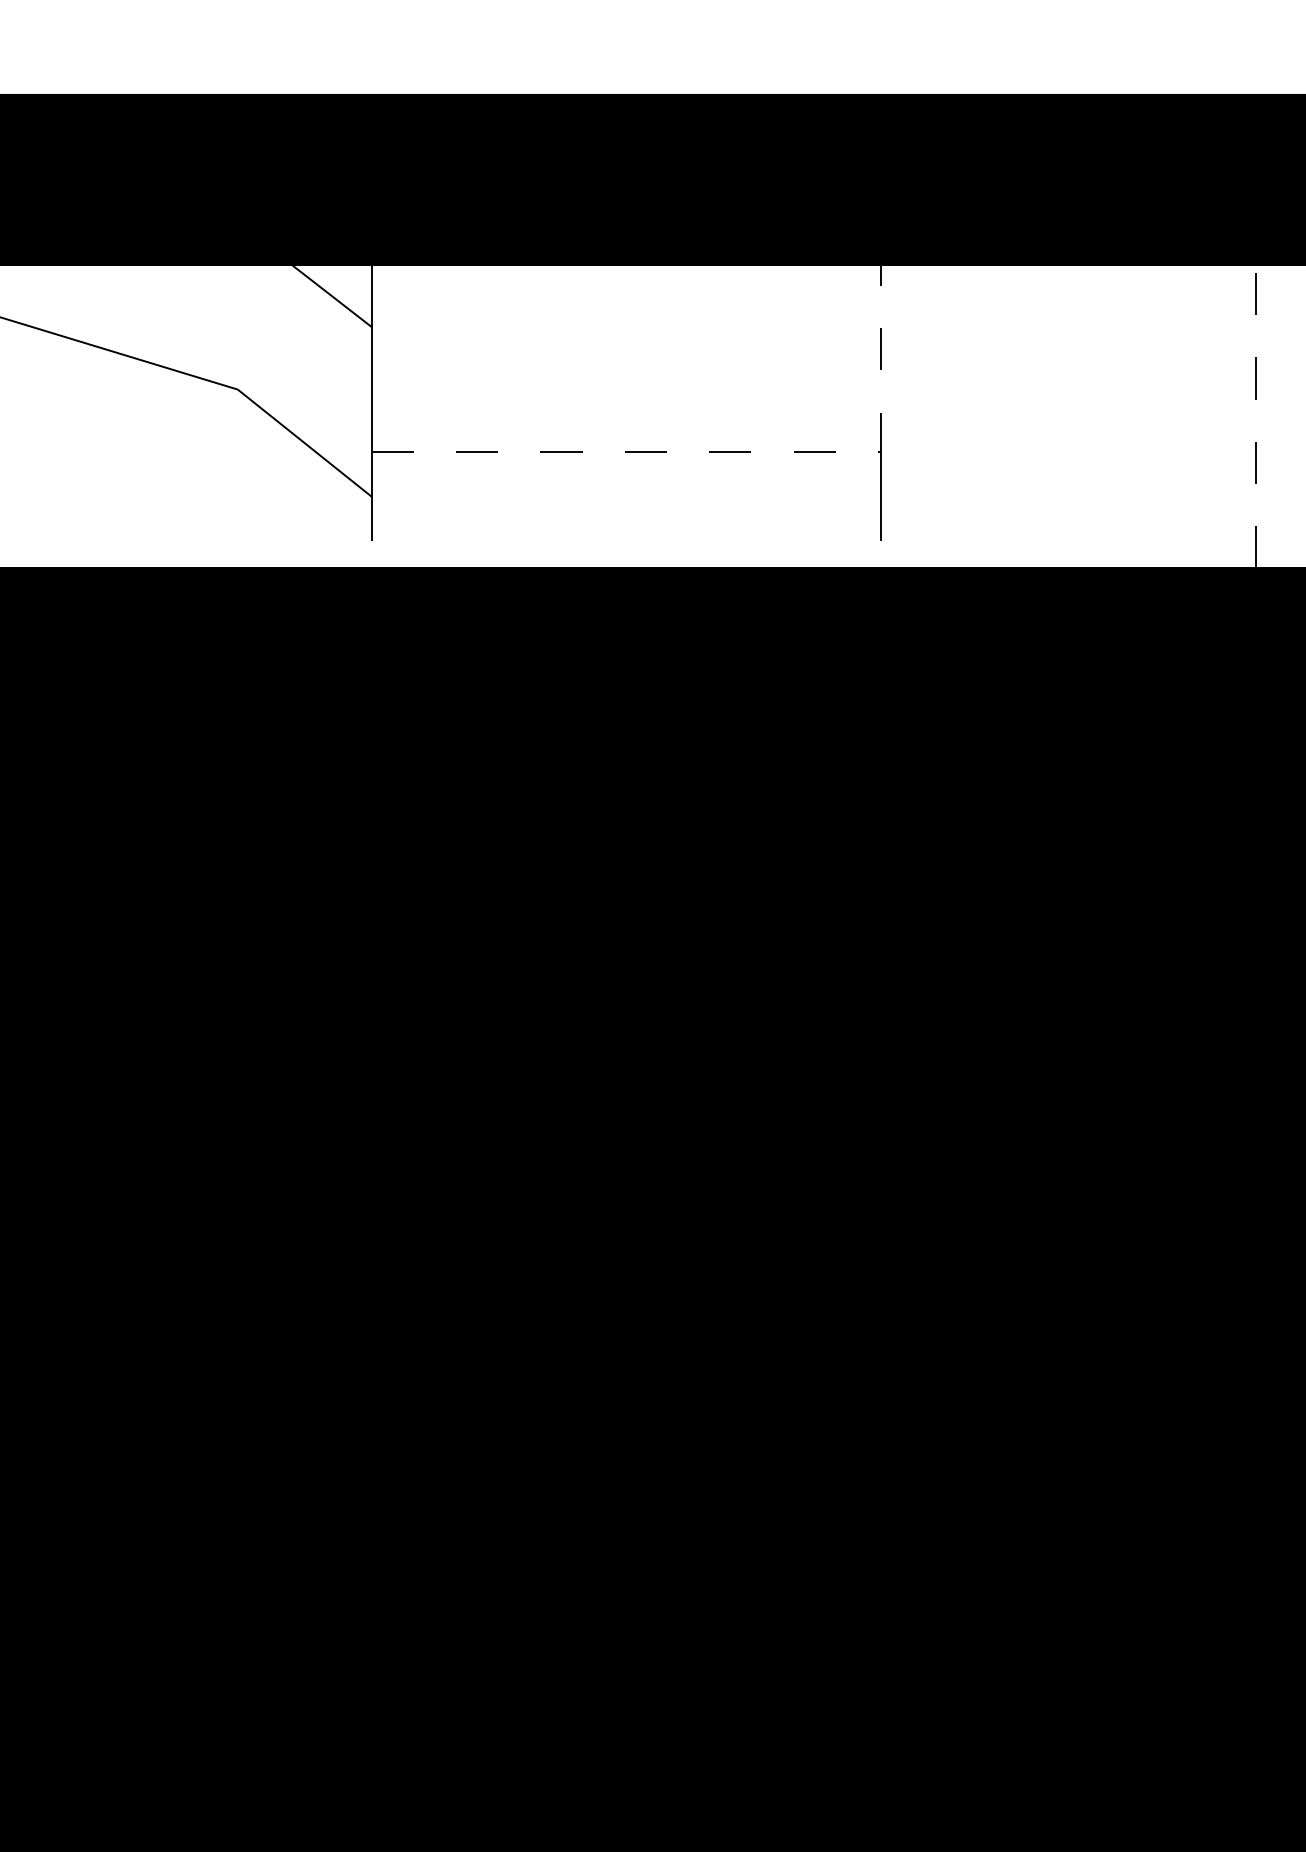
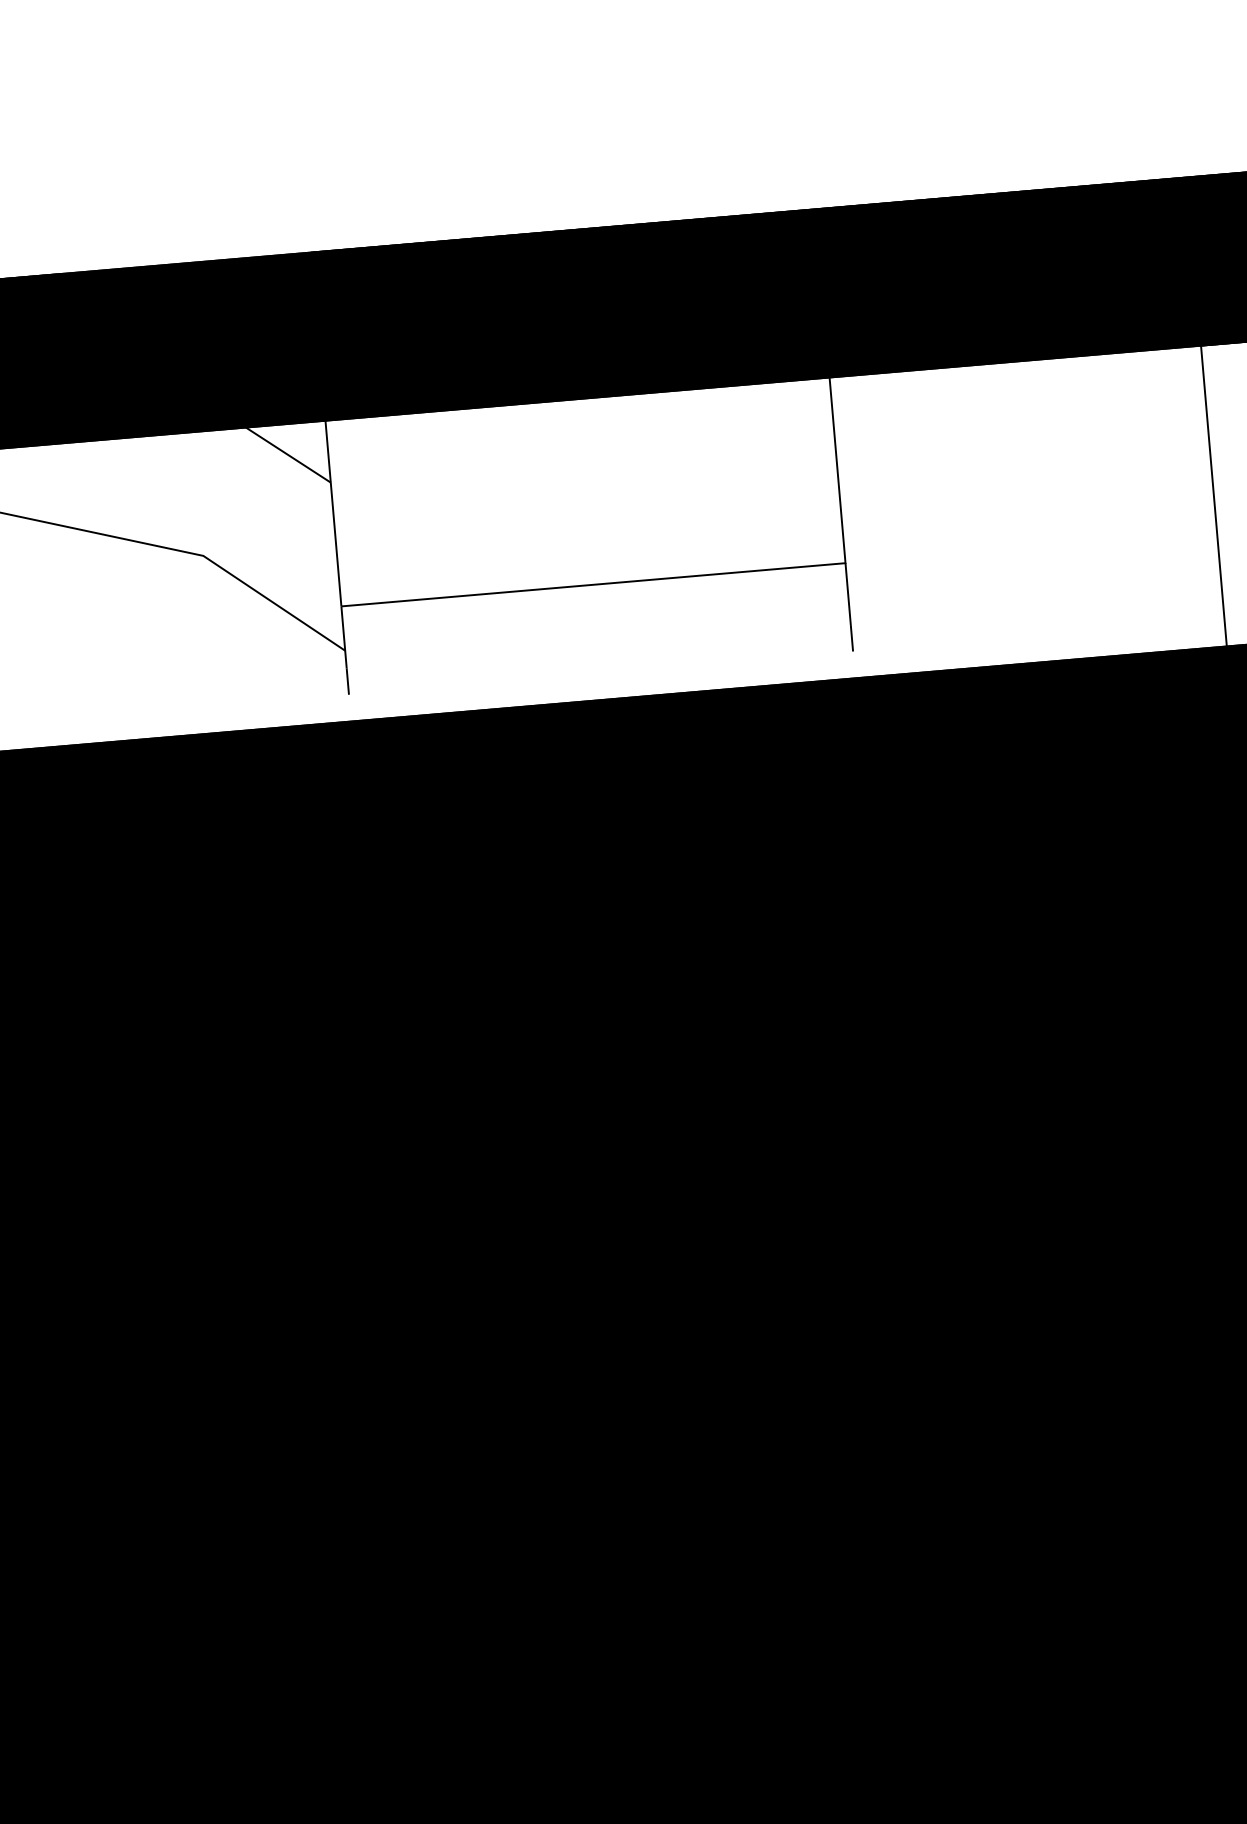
line: (1255, 416) -> (1213, 496), dashed -> solid
line: (720, 452) -> (686, 577), dashed -> solid

